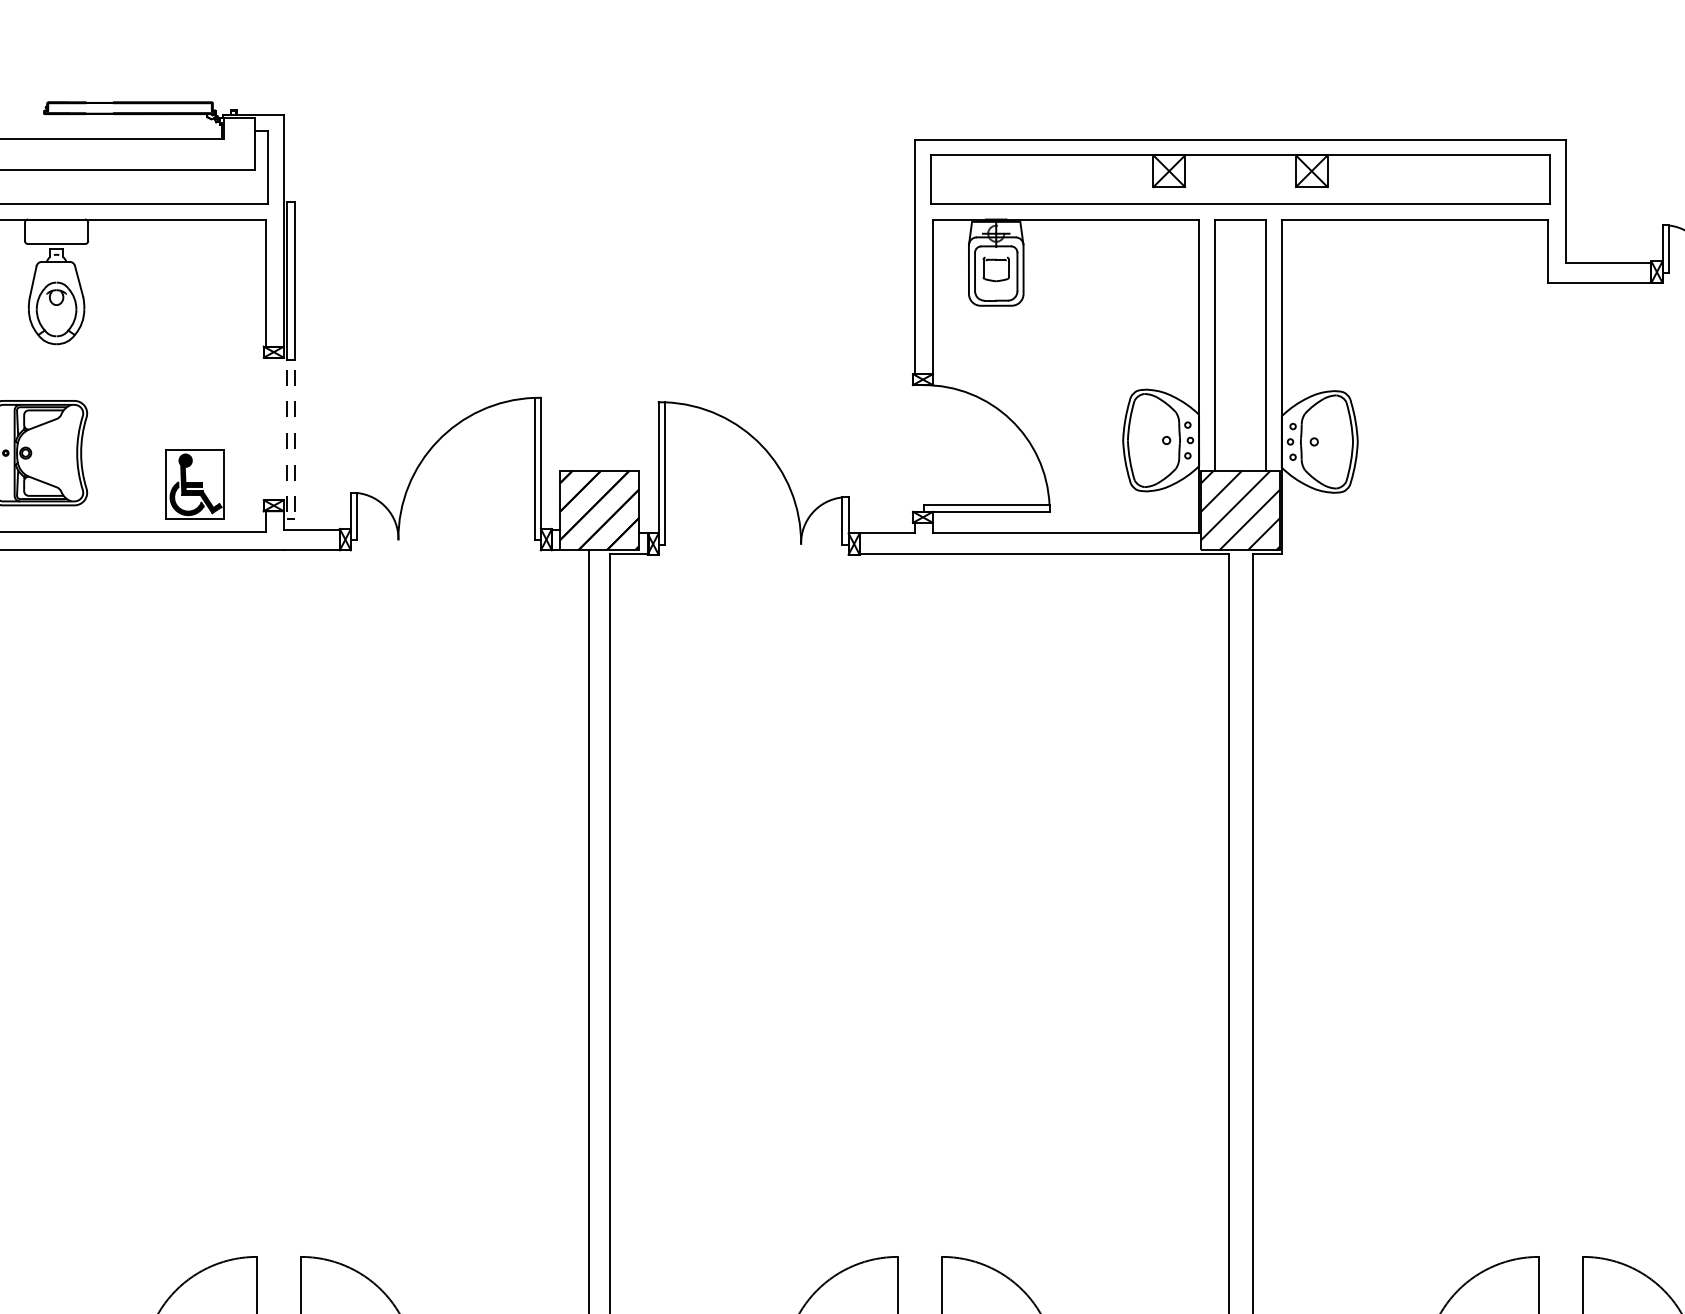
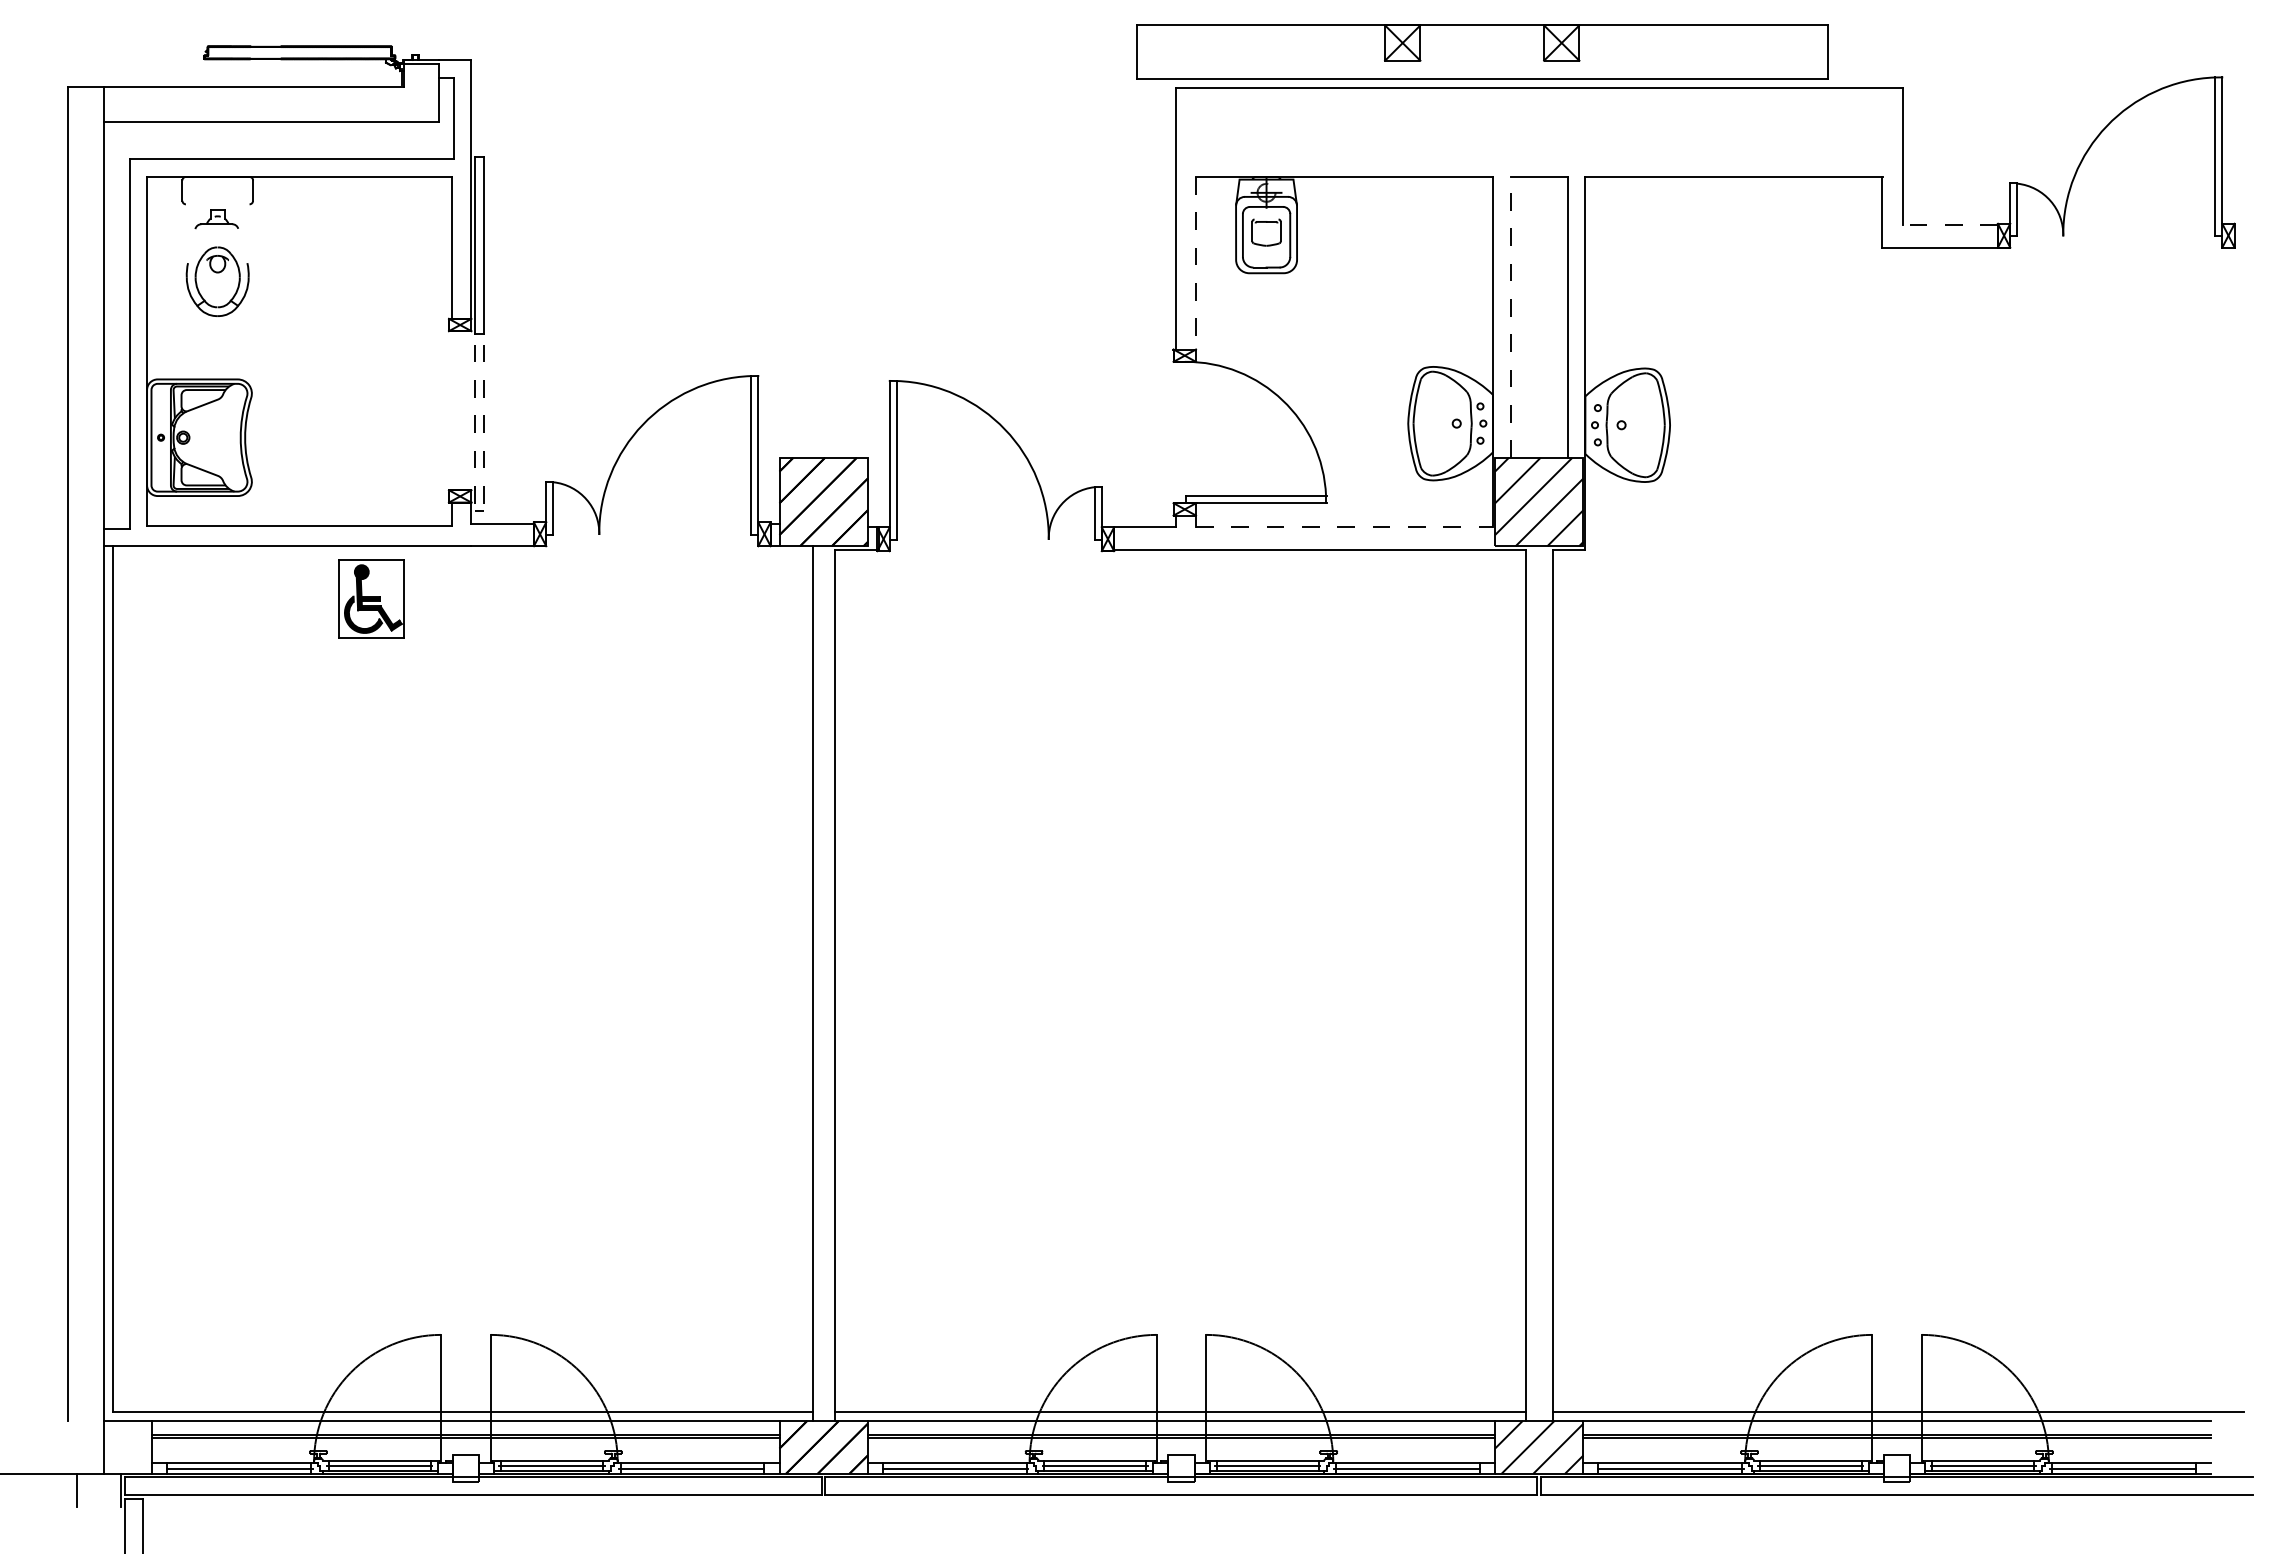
part: (1240, 178) -> (1482, 51), moved
line: (56, 244) -> (217, 204), removed
line: (1608, 263) -> (1950, 225), solid -> dashed
line: (78, 280) -> (242, 245), removed
line: (33, 281) -> (191, 246), removed
line: (933, 297) -> (1196, 263), solid -> dashed
line: (1215, 344) -> (1511, 316), solid -> dashed
part: (194, 484) -> (371, 598), moved
line: (1066, 533) -> (1344, 527), solid -> dashed

